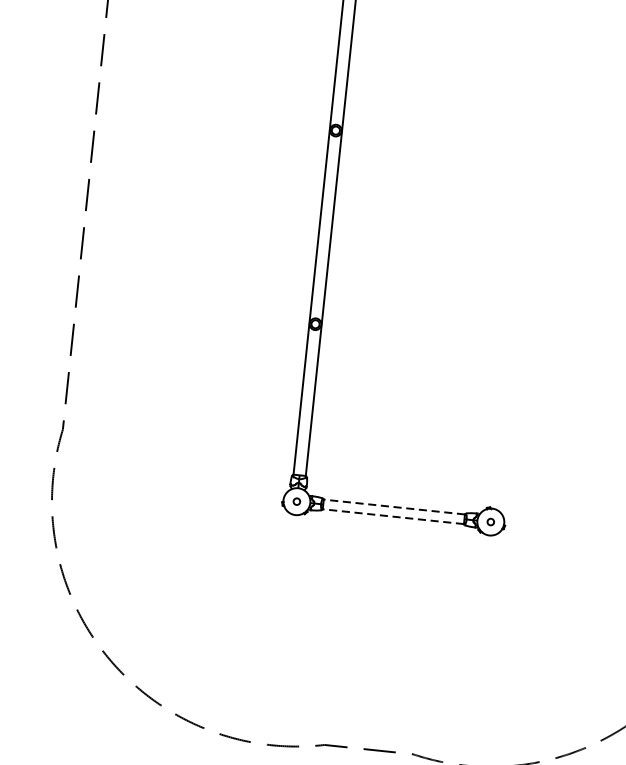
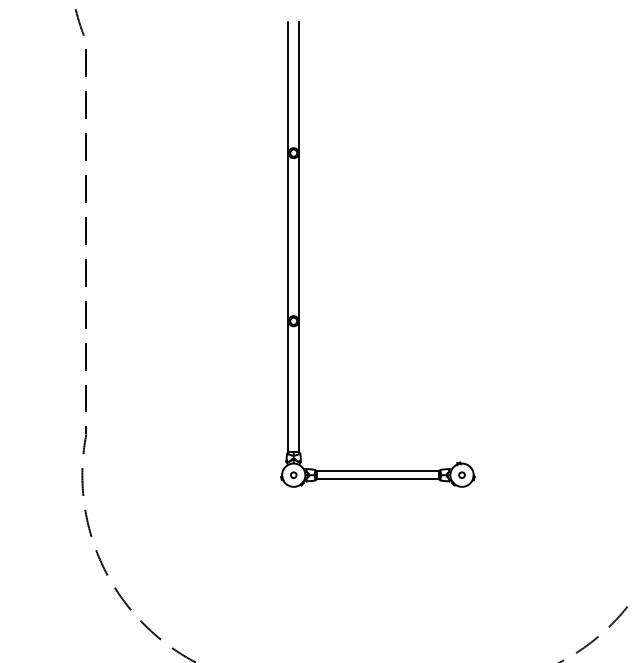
line: (393, 507) -> (377, 471), dashed -> solid
line: (392, 516) -> (377, 479), dashed -> solid

